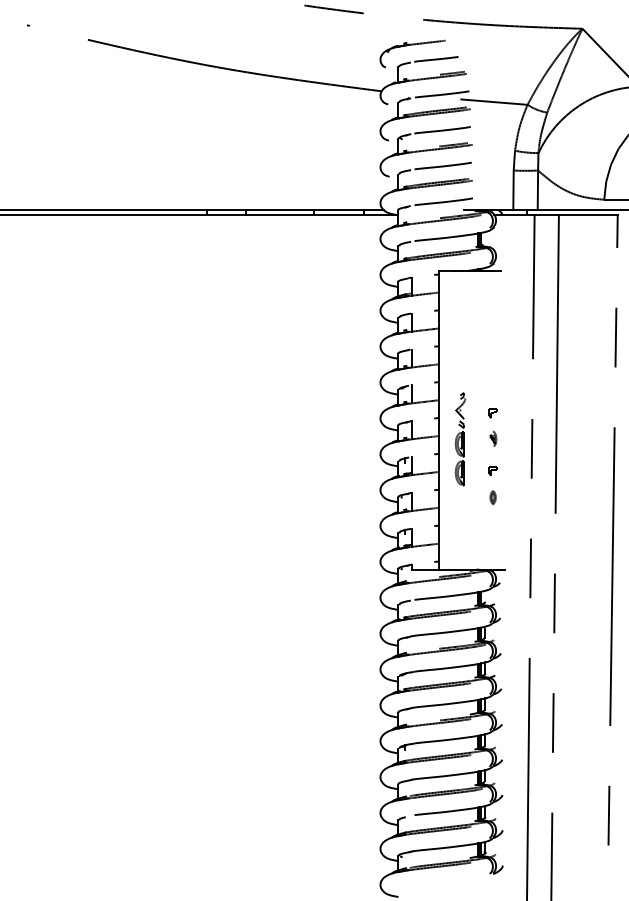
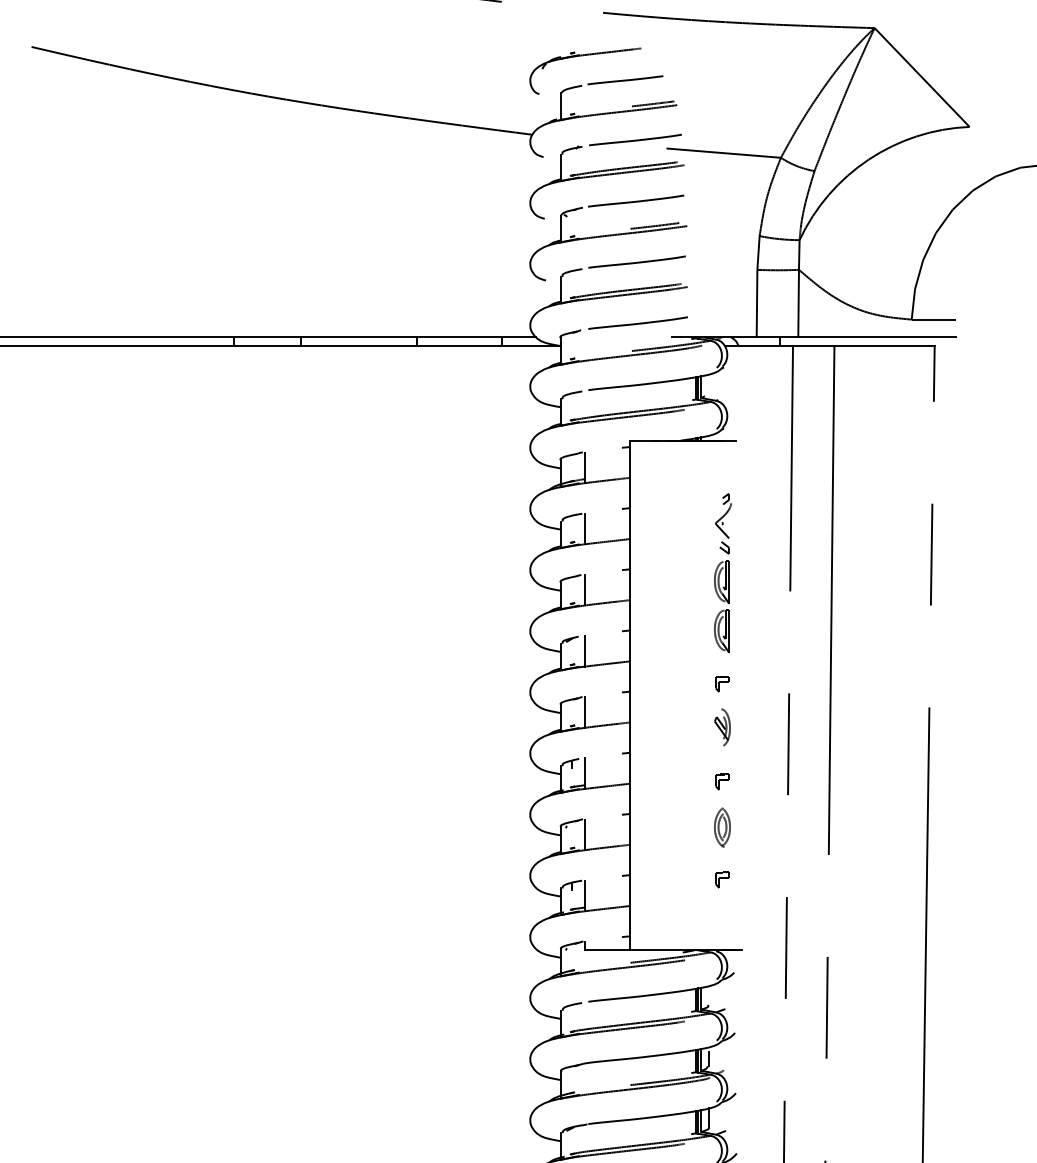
part: (493, 438) -> (722, 726), size x1.43
part: (460, 439) -> (722, 573), moved
part: (492, 497) -> (721, 827), size x1.67
part: (492, 528) -> (721, 880), added

